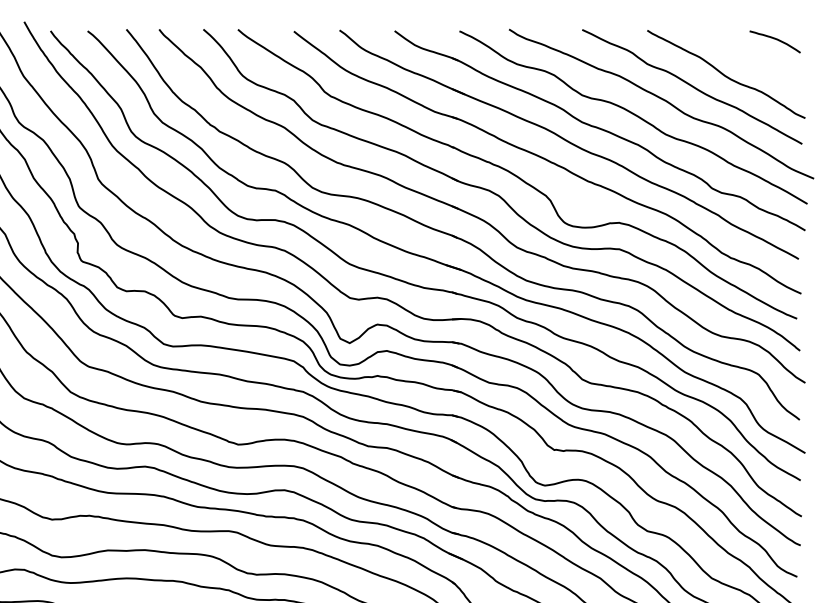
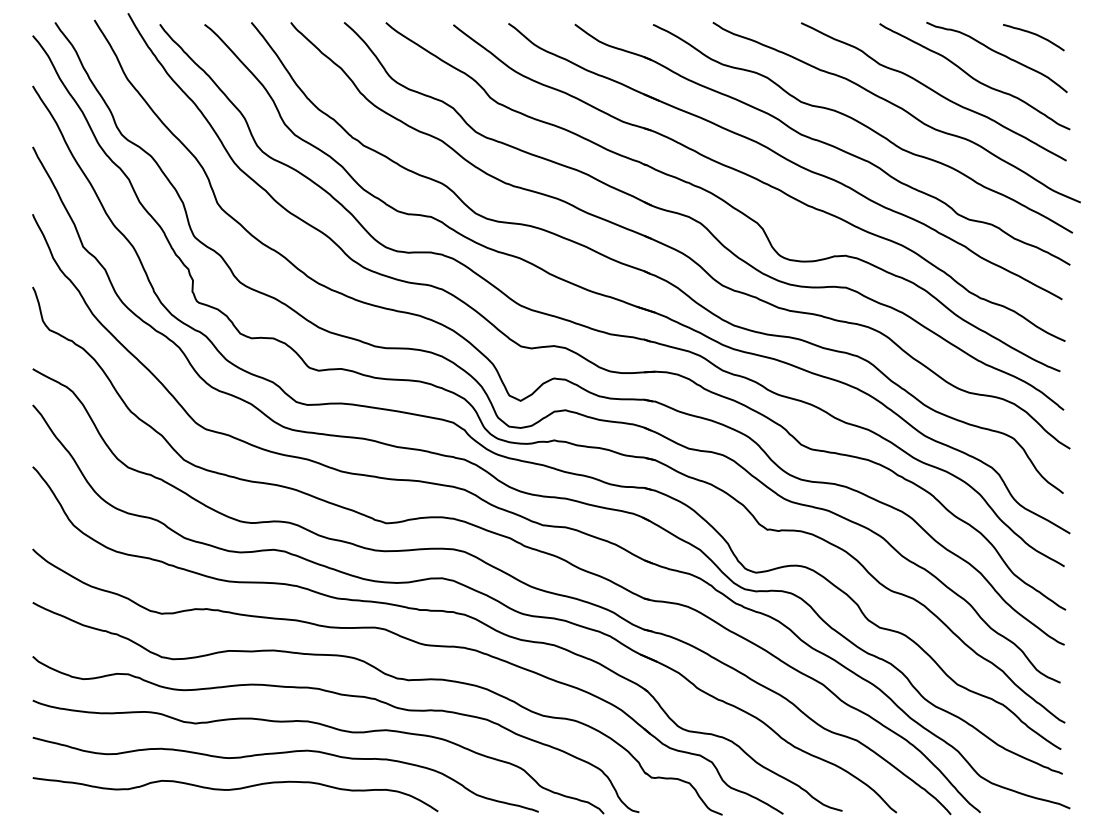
curve: (745, 55) -> (998, 54), added

